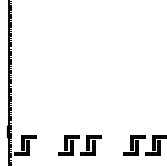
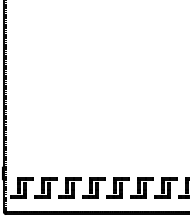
part: (46, 144) -> (45, 187), added
part: (112, 144) -> (117, 187), added

